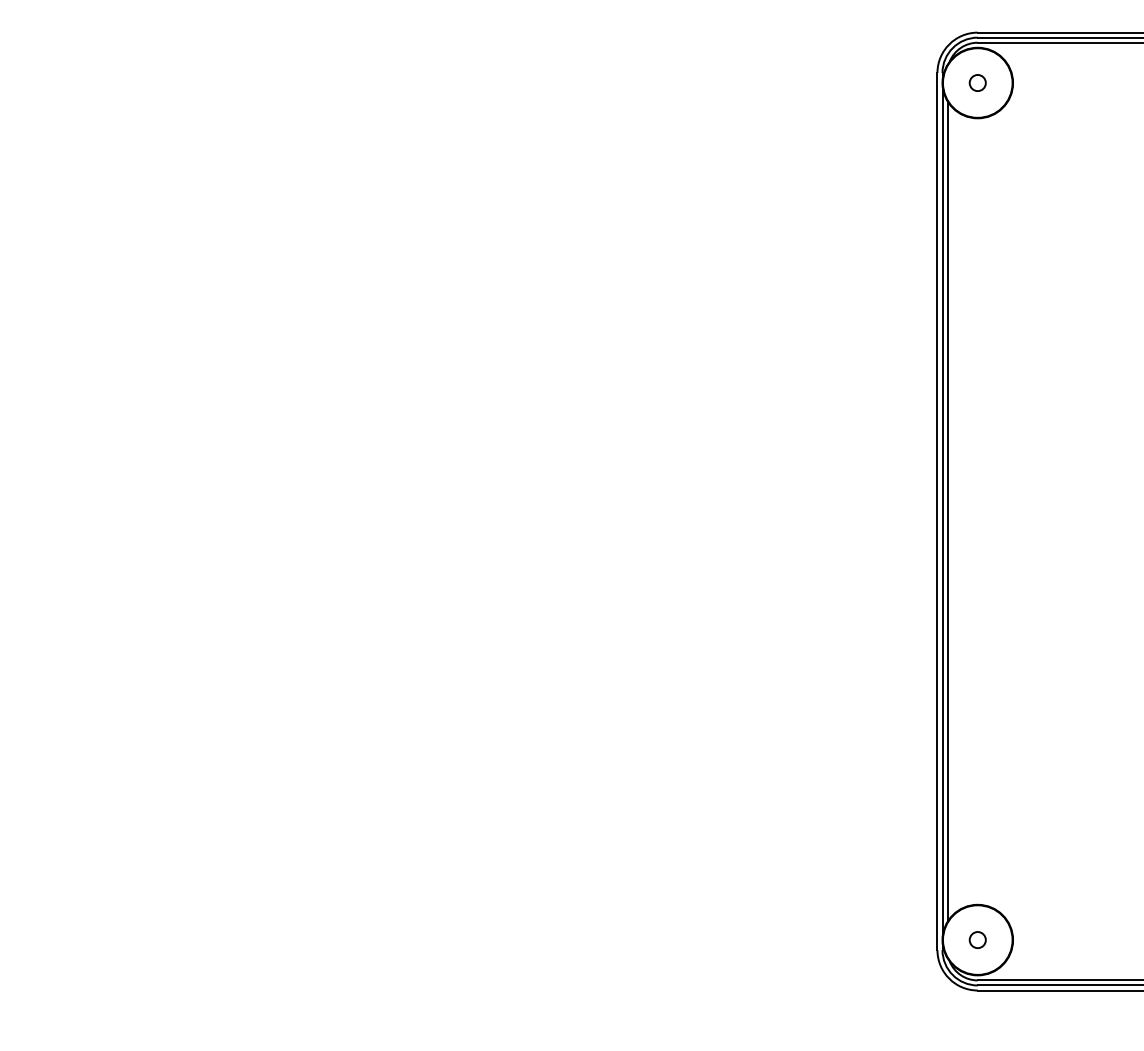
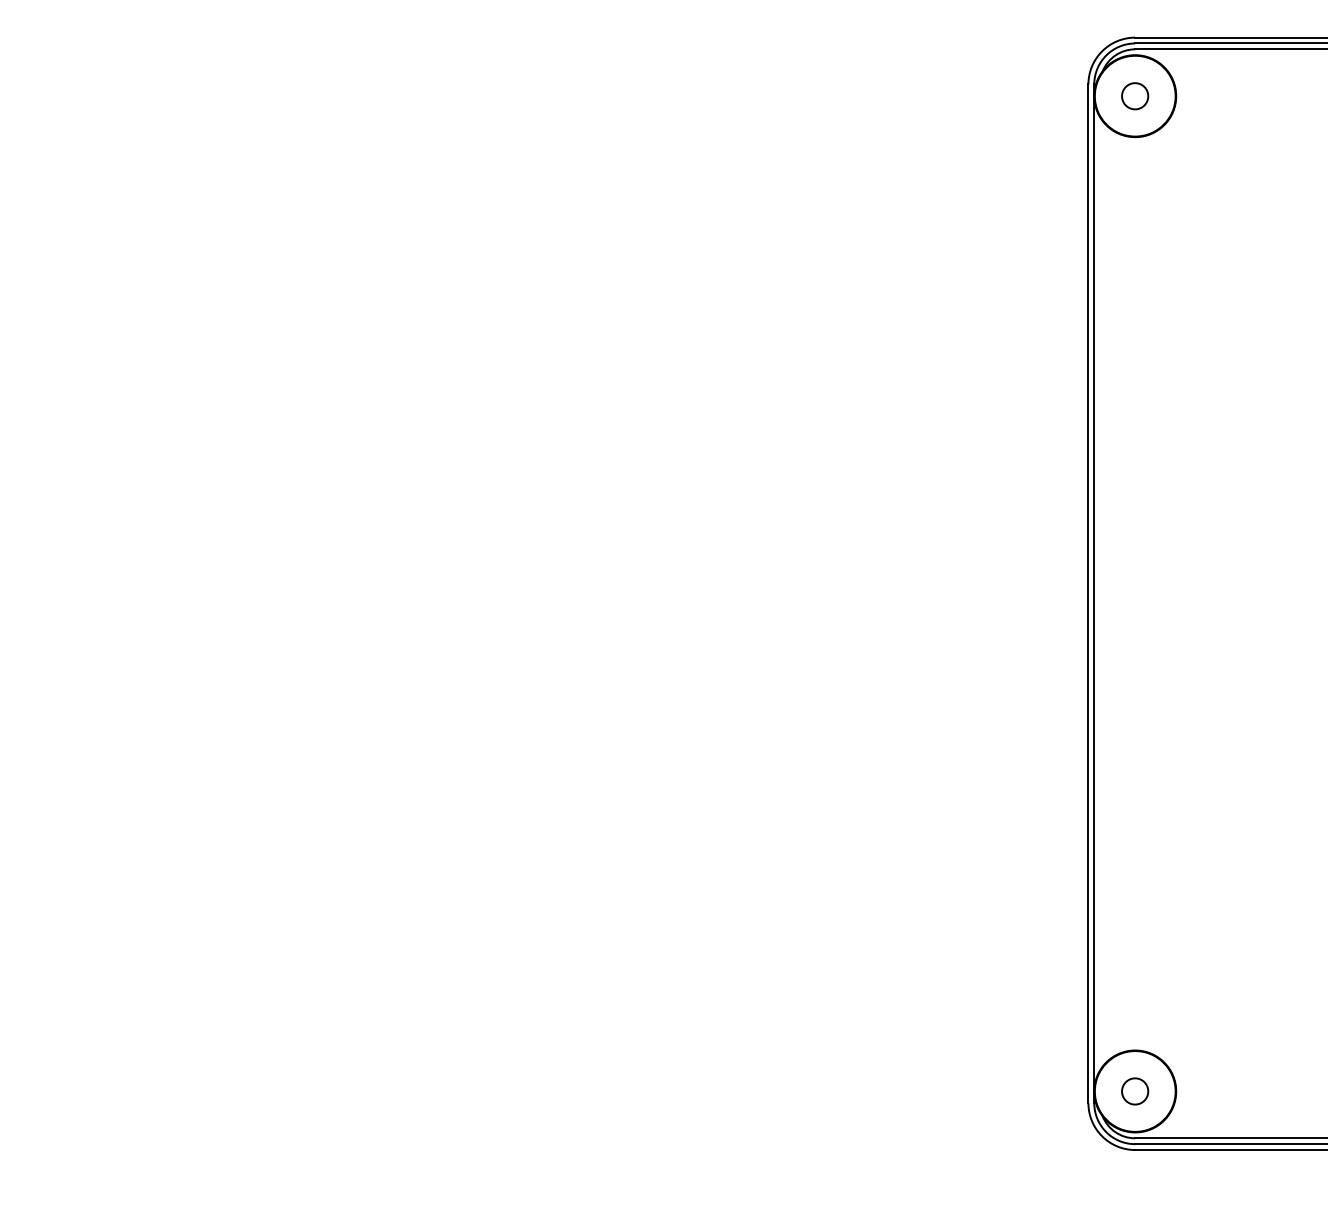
circle: (978, 82) -> (1135, 95), size x1.4
line: (947, 511) -> (1100, 593), removed
circle: (978, 940) -> (1135, 1091), size x1.4

